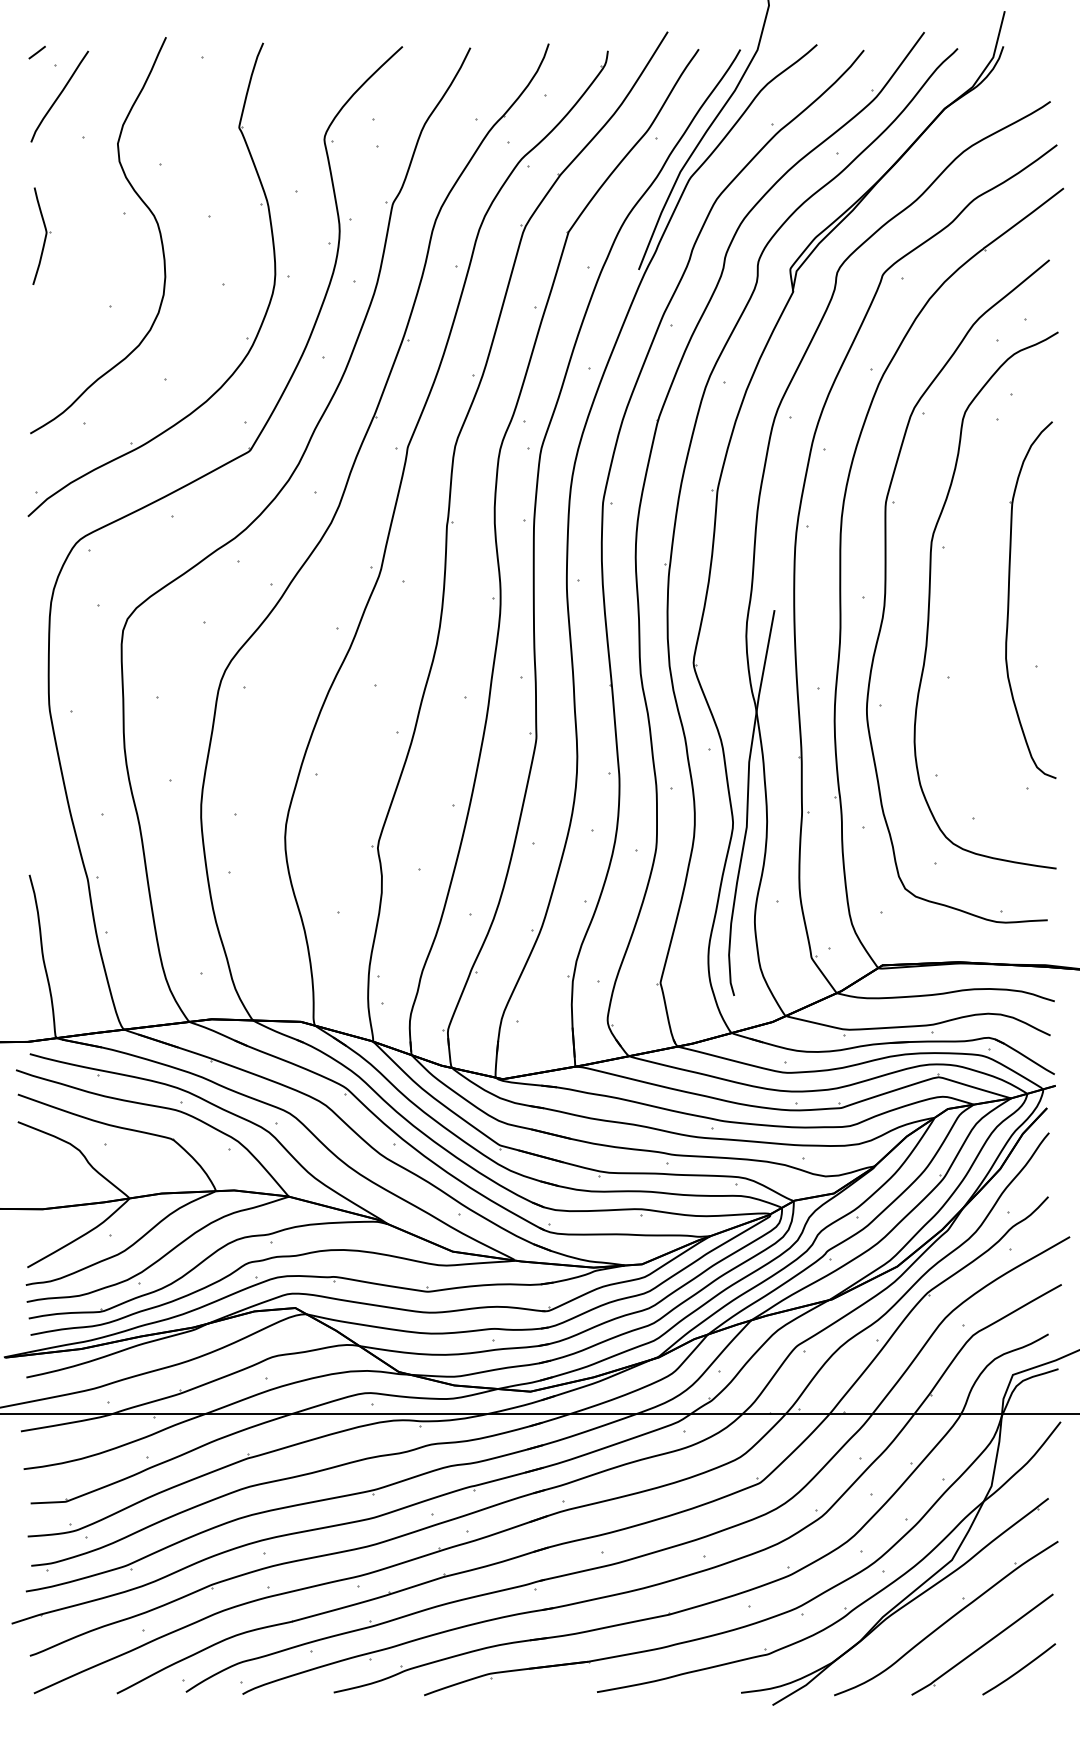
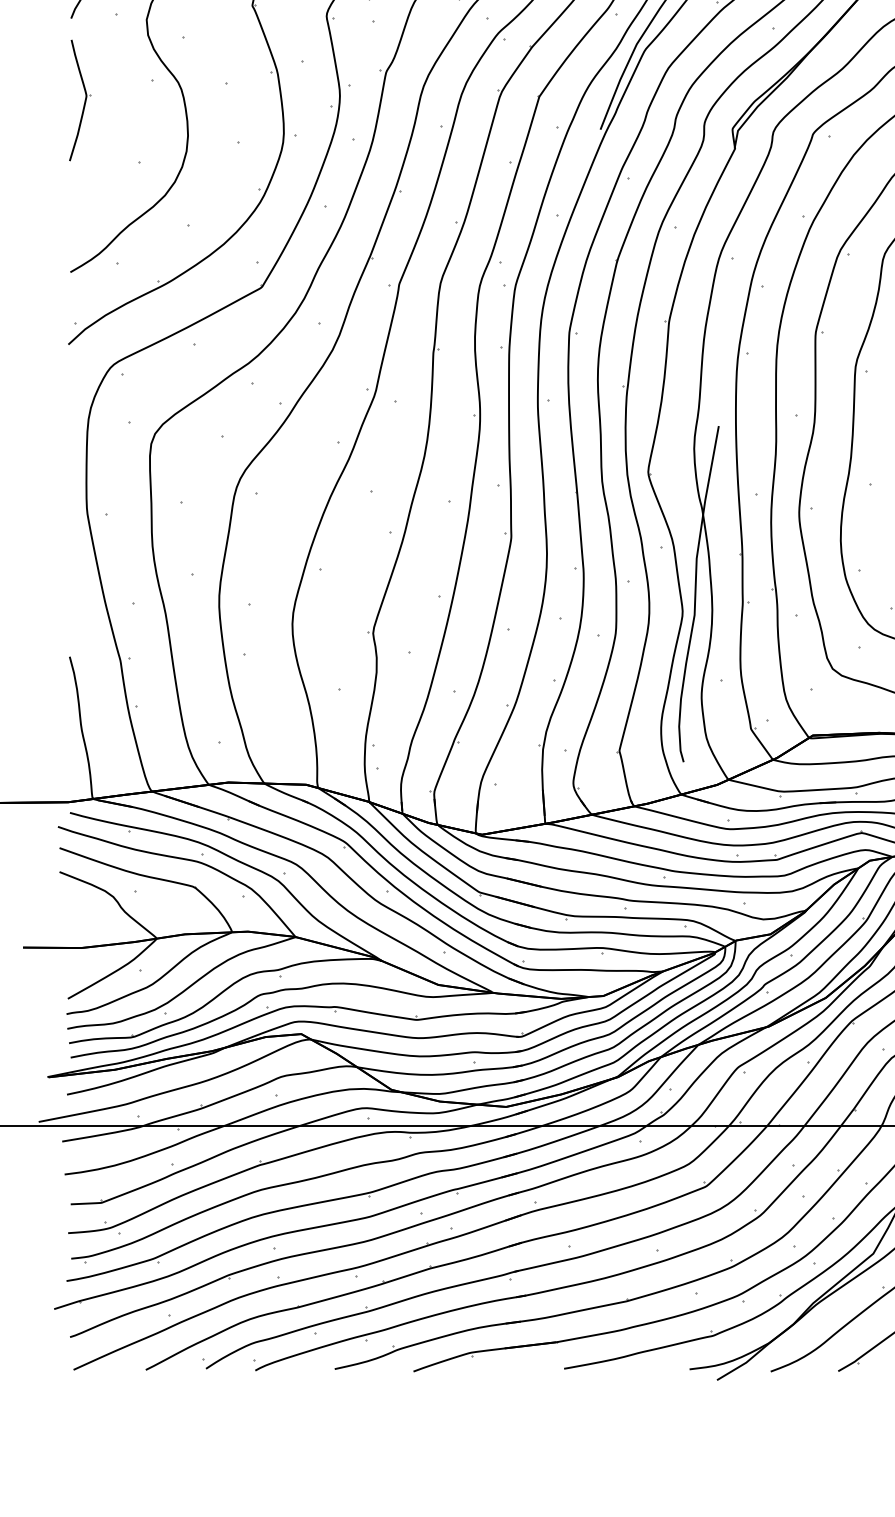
part: (41, 235) -> (80, 99), size x1.43

